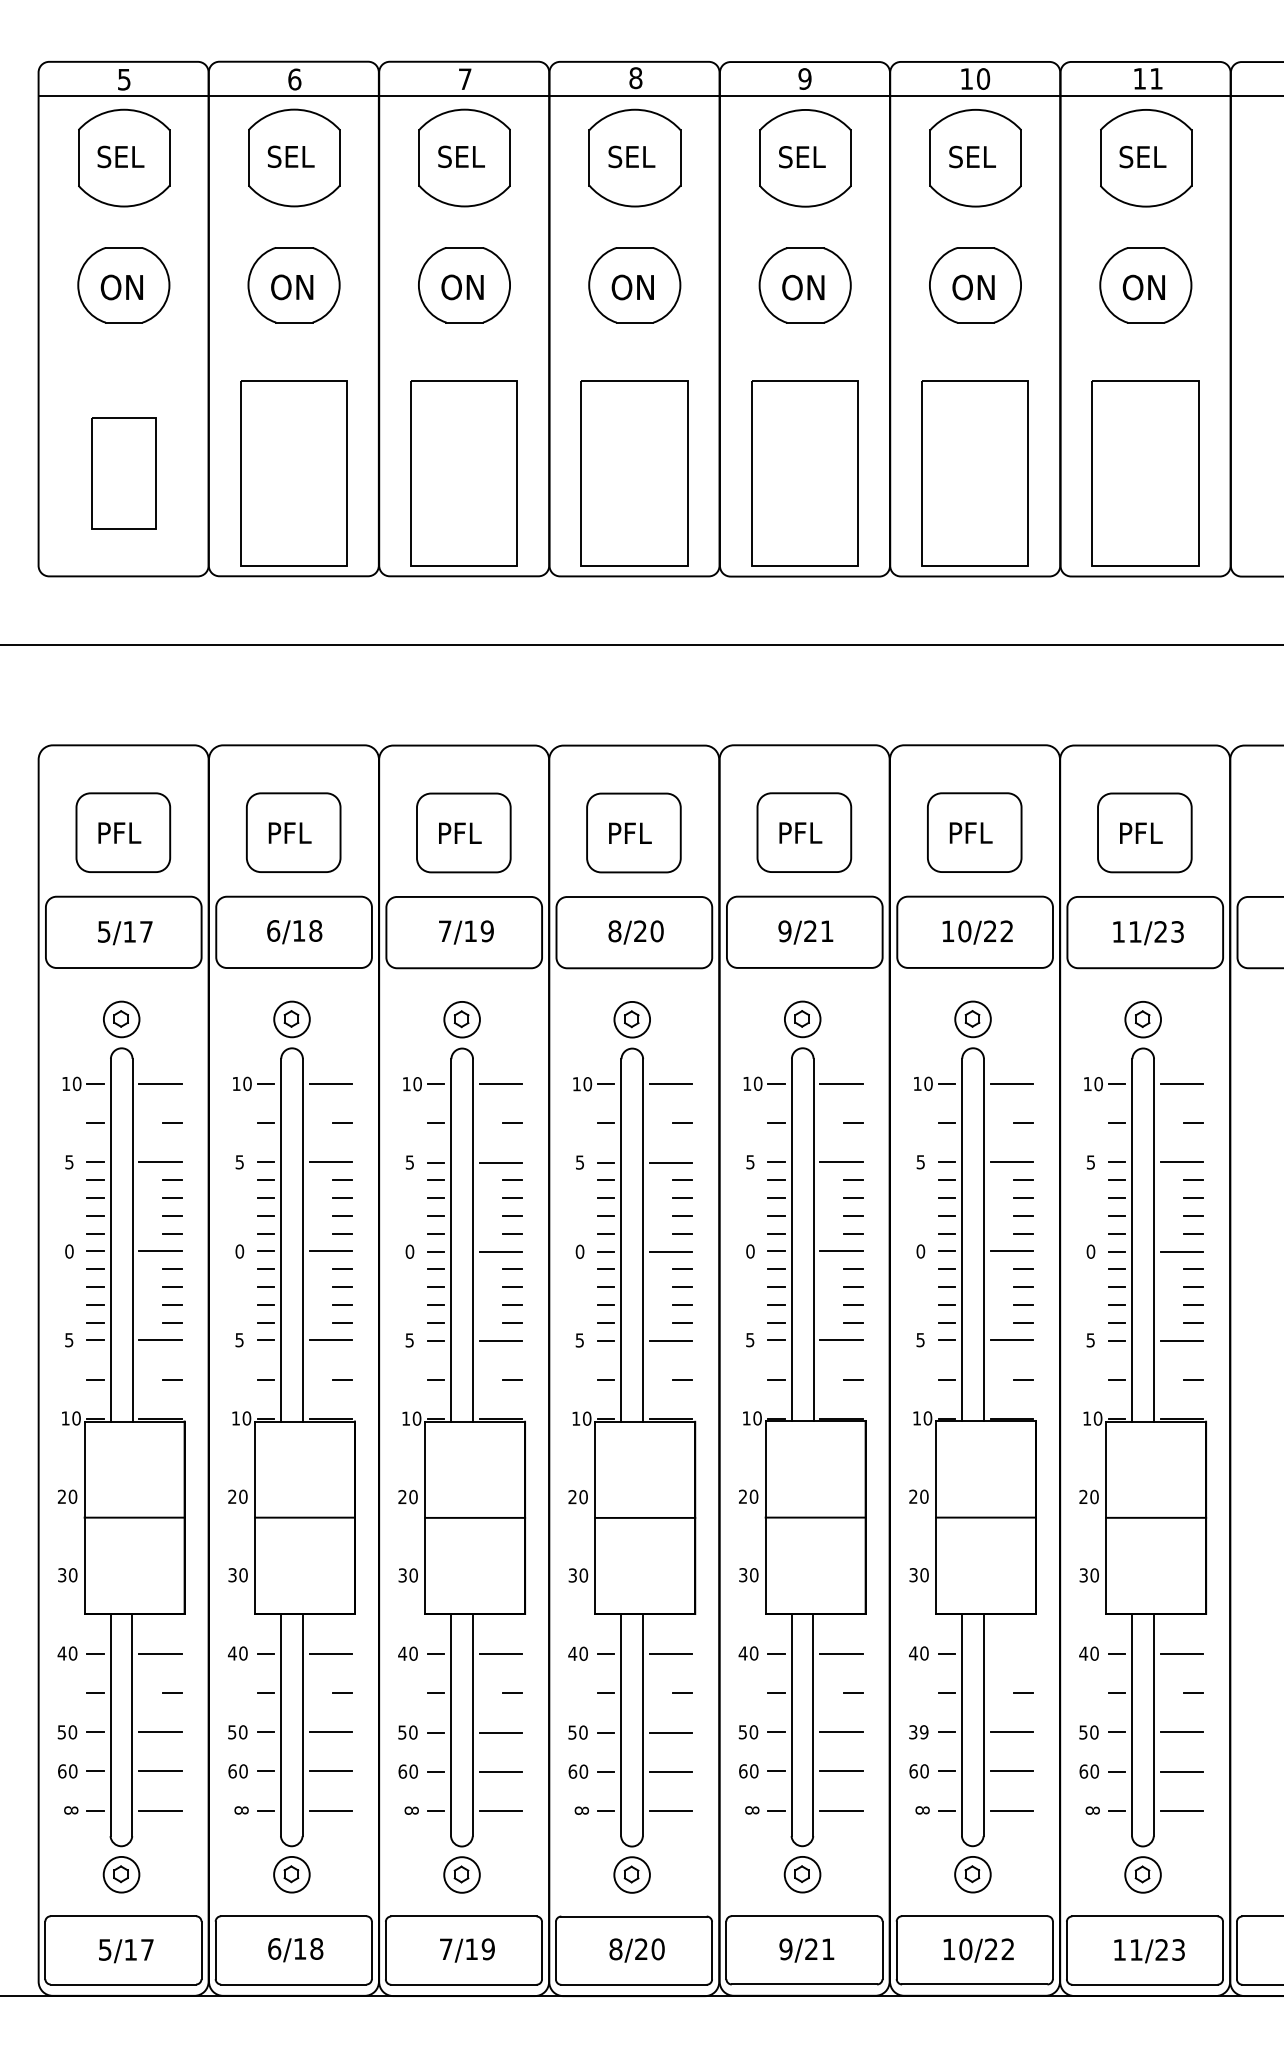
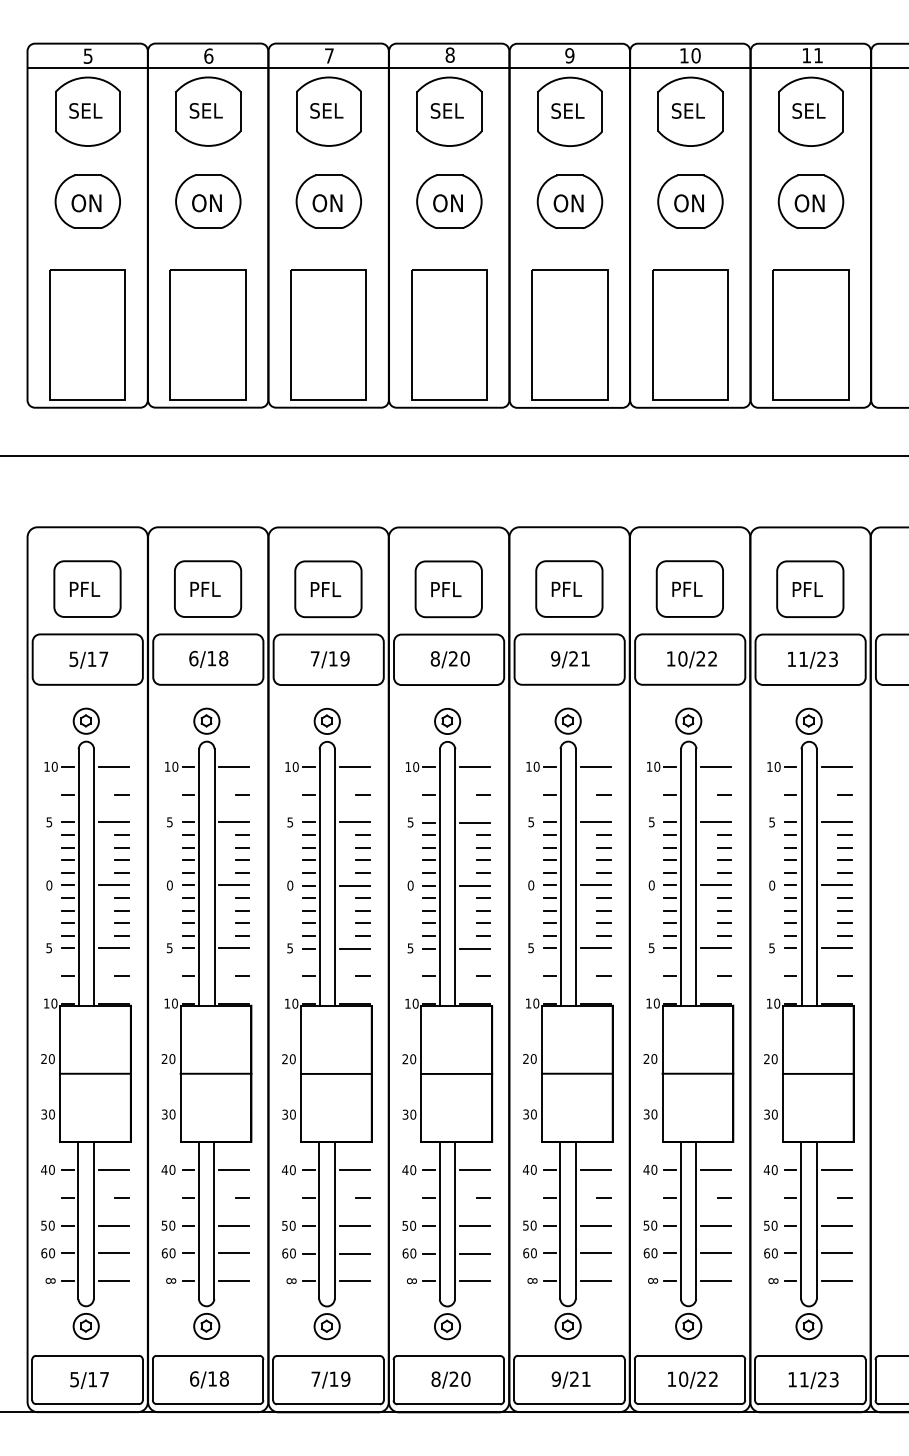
part: (123, 473) -> (87, 334), size x1.67
line: (1011, 1653) -> (715, 1169), added
text: (918, 1732) -> (650, 1225), 39 -> 50

